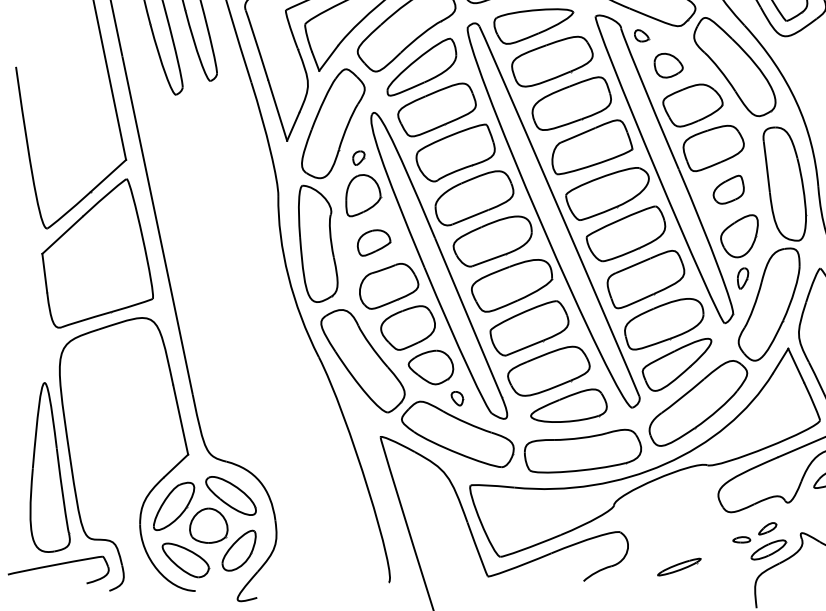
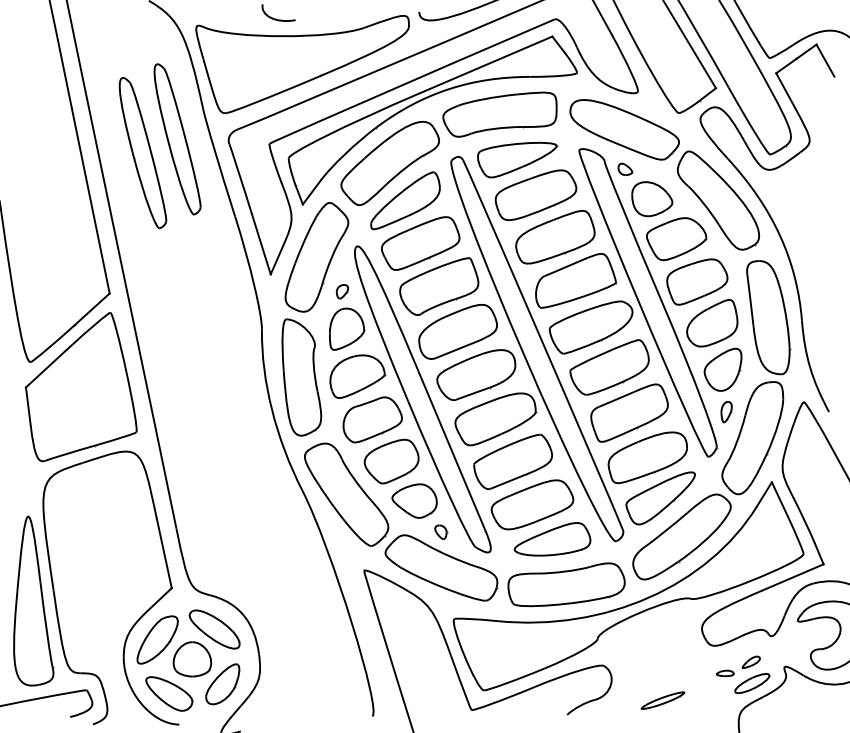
part: (668, 65) -> (652, 199), size x1.43
part: (728, 189) -> (712, 323), size x1.67
part: (373, 242) -> (357, 376), size x1.67

